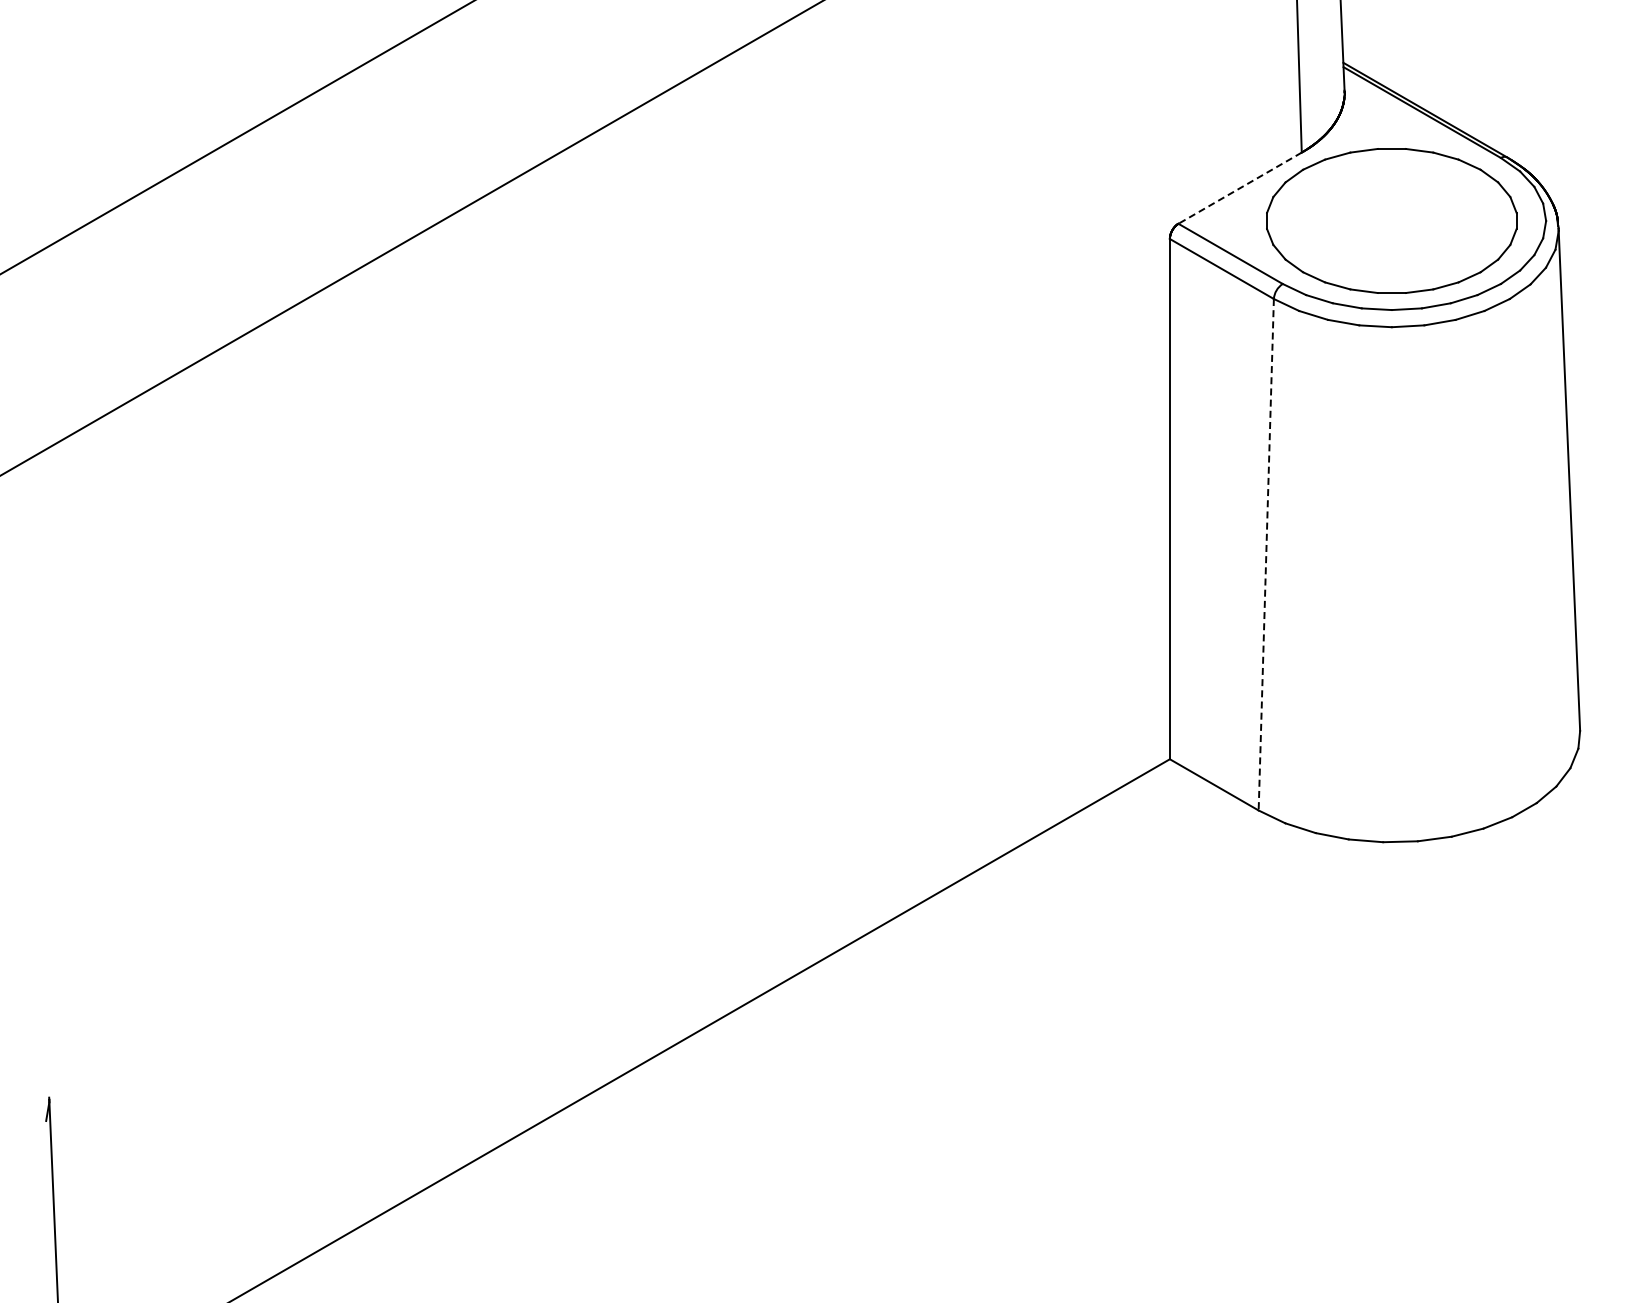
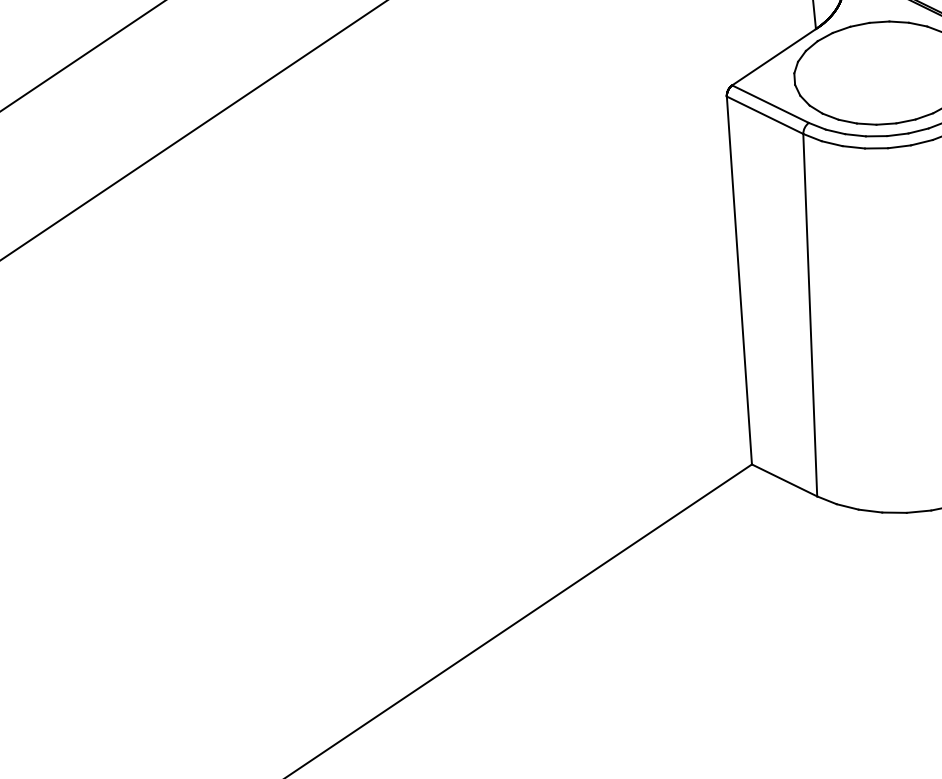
line: (1239, 188) -> (773, 57), dashed -> solid
line: (1266, 554) -> (810, 315), dashed -> solid

